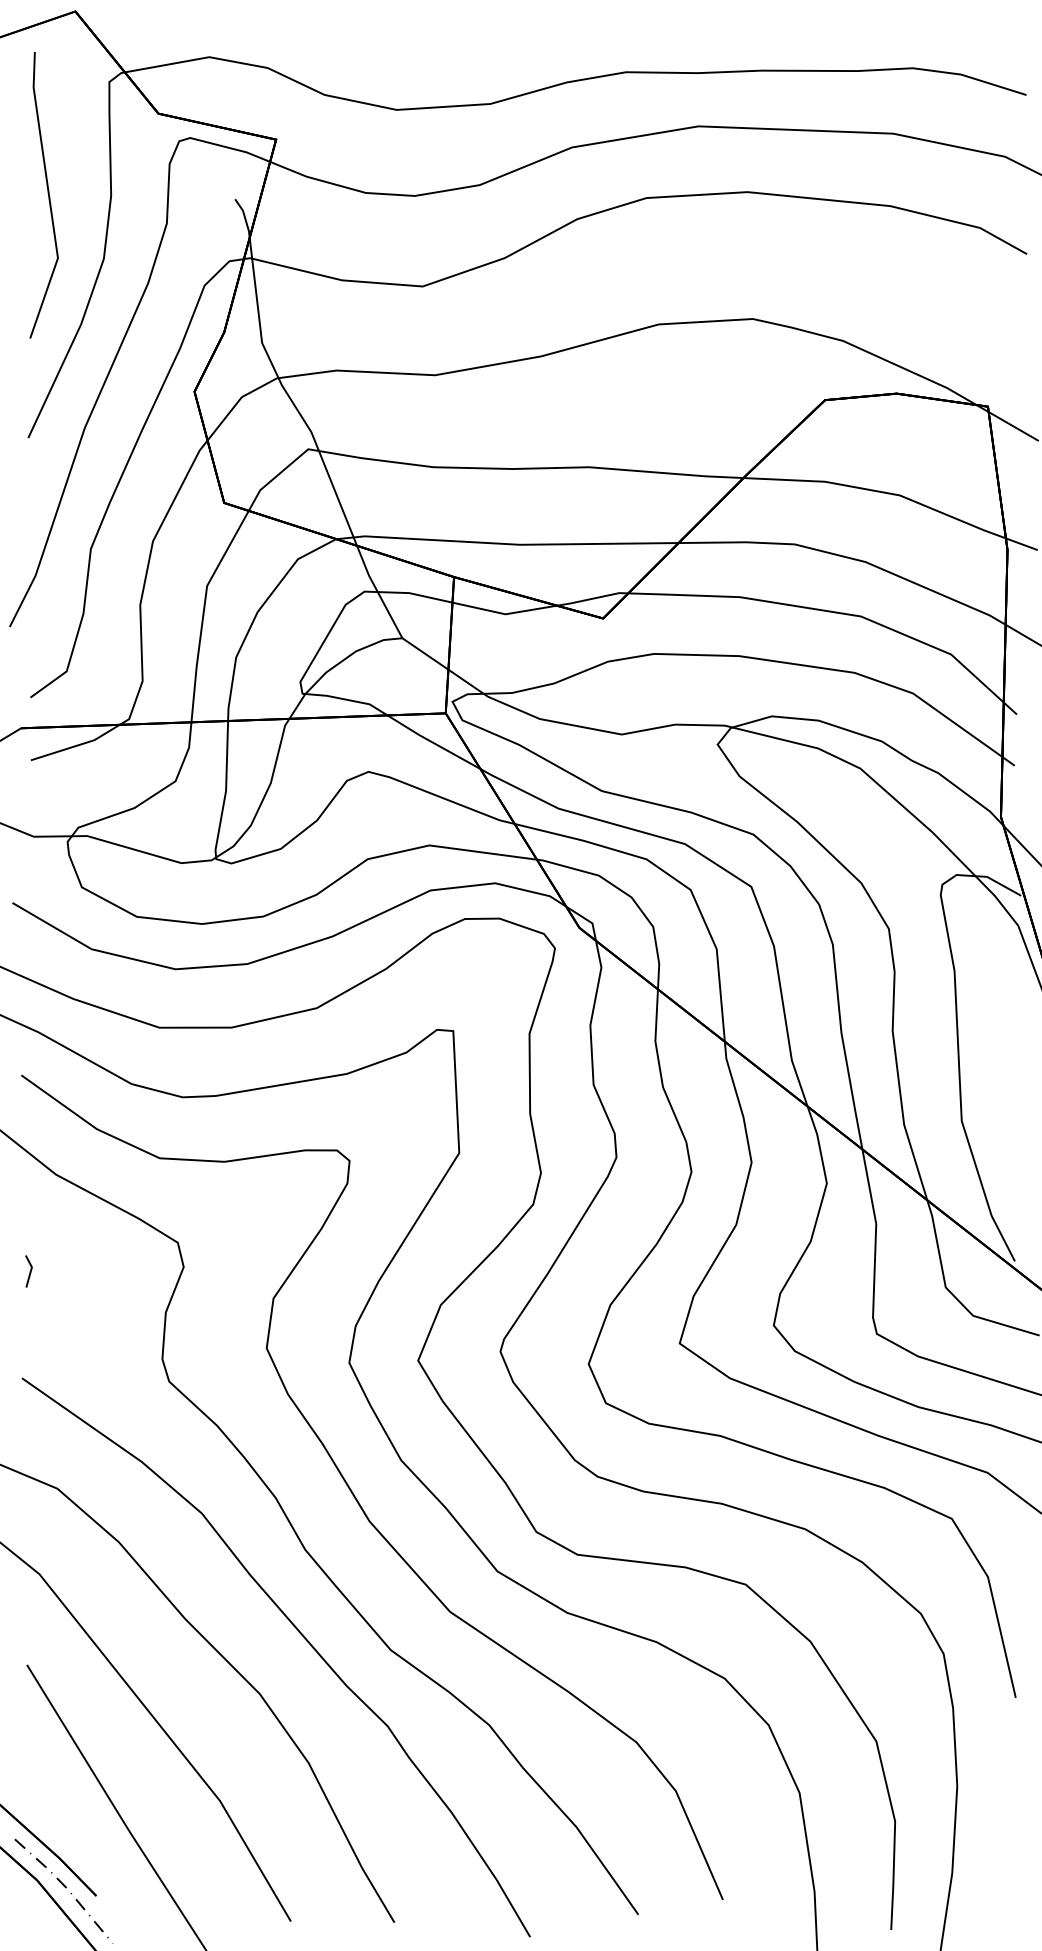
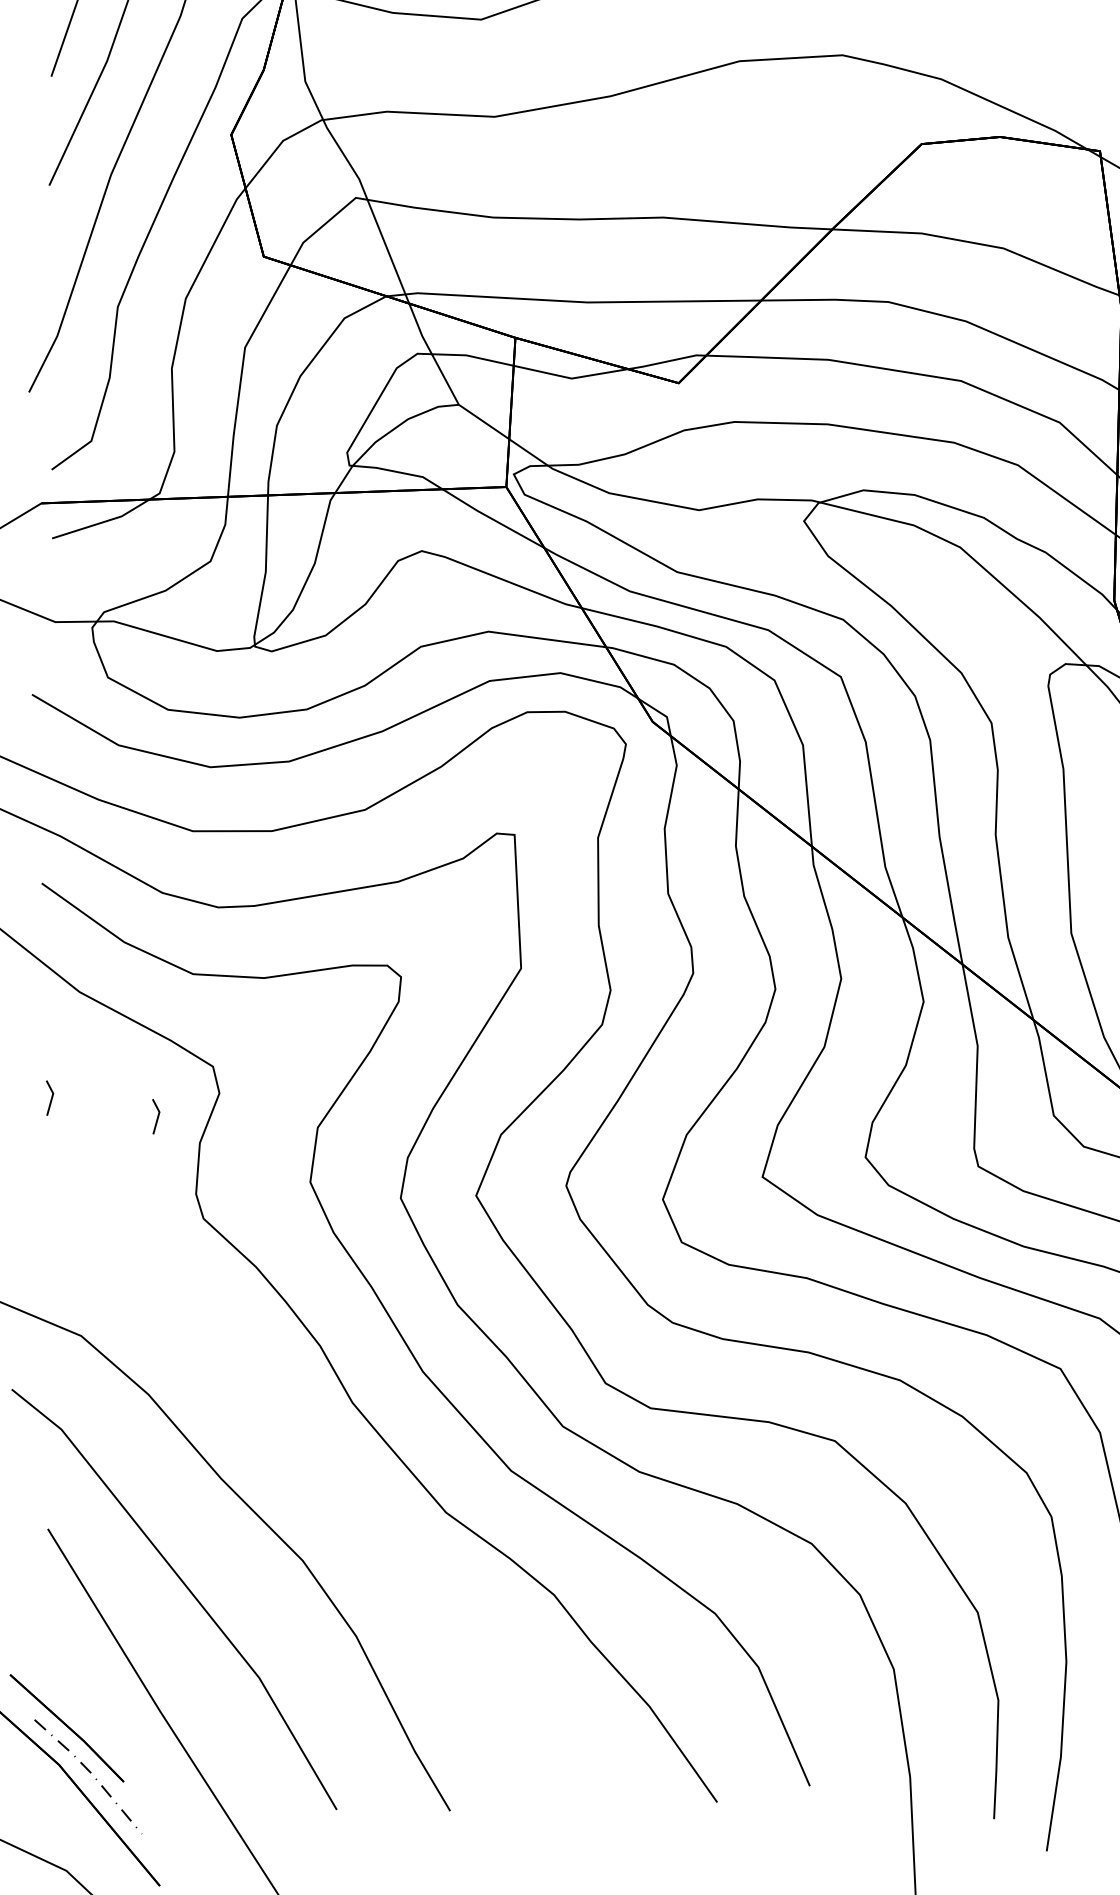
line: (126, 1288) -> (156, 1116), added
curve: (299, 1633) -> (346, 1494), removed

